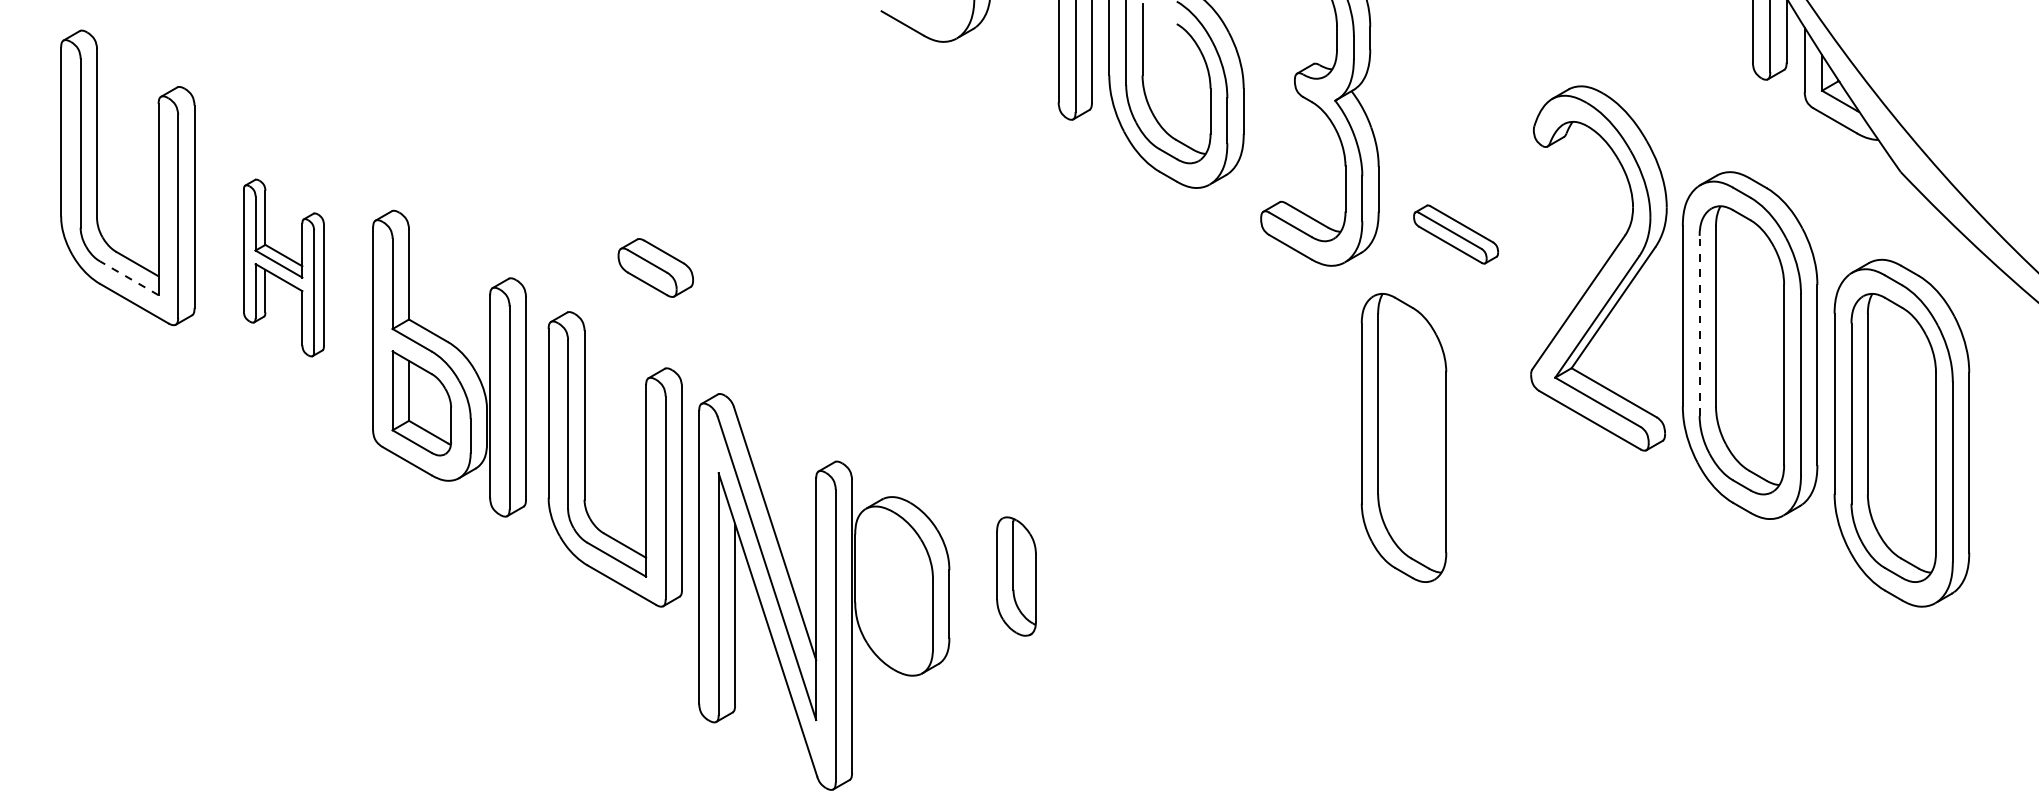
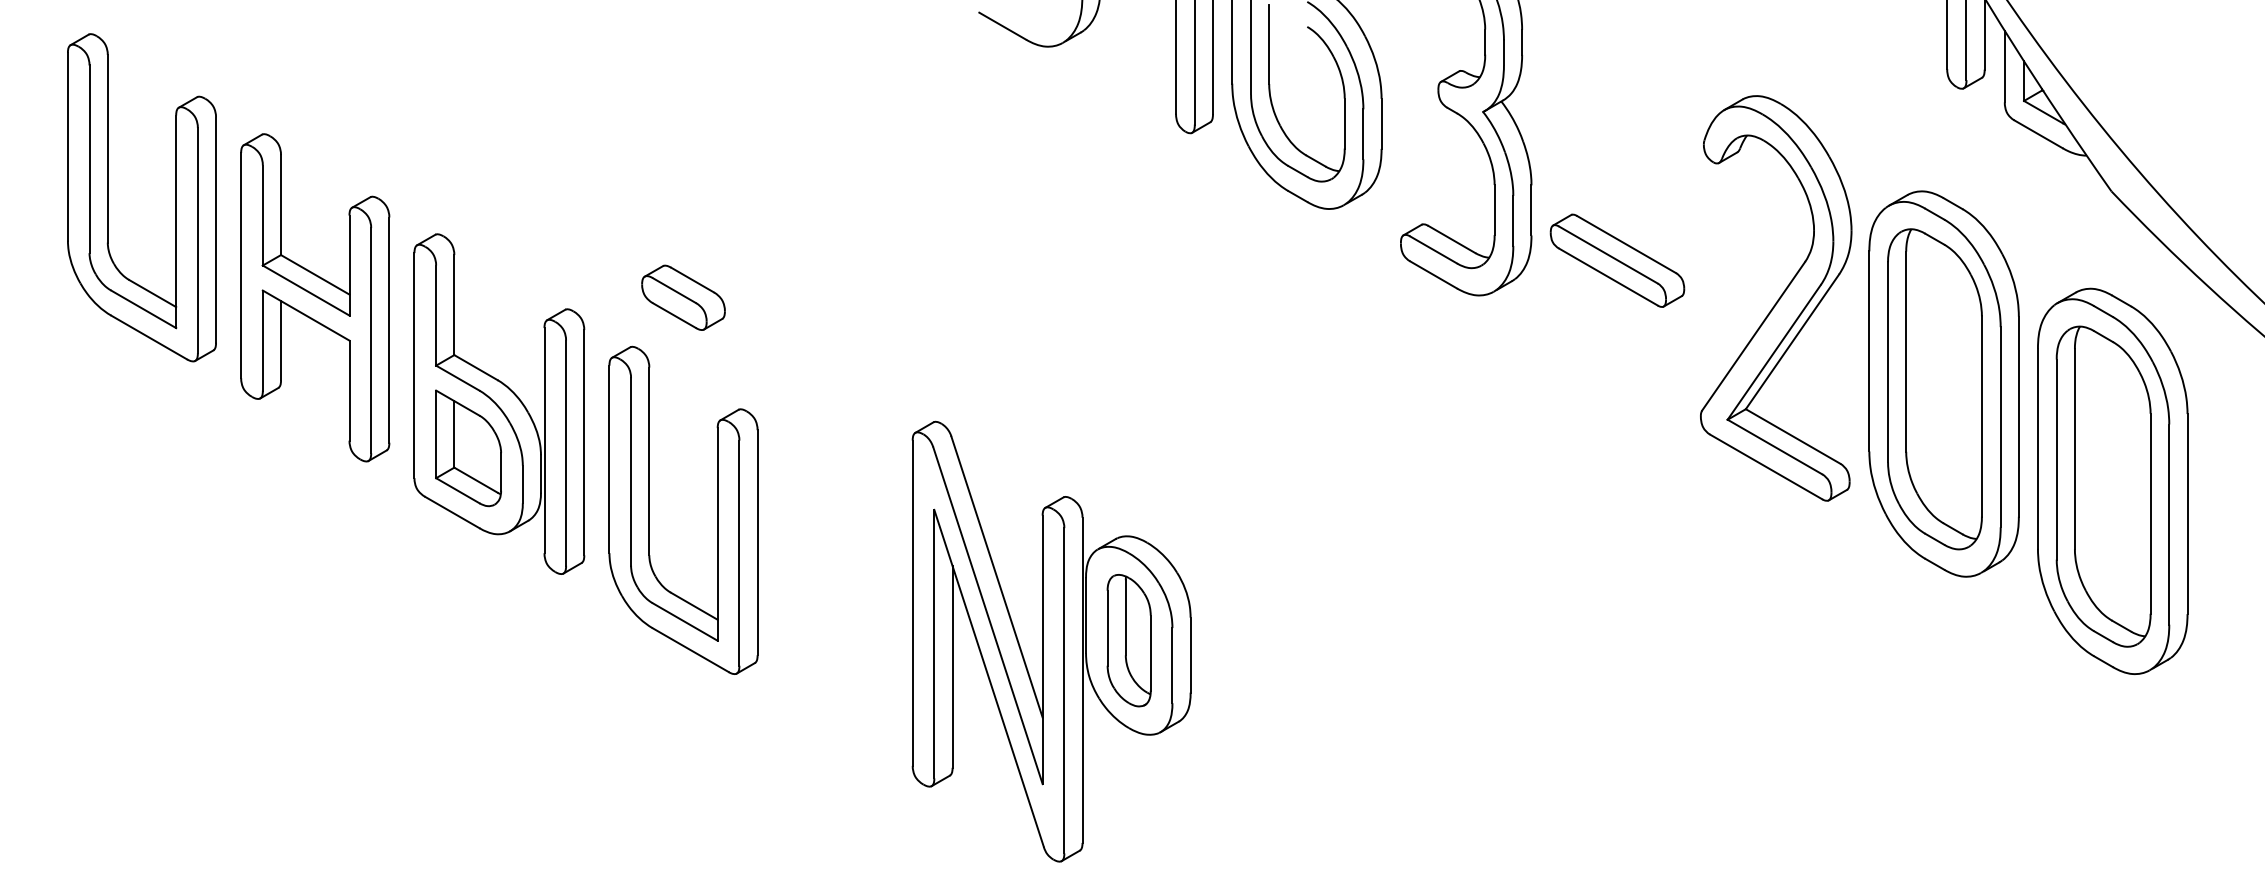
part: (1456, 234) -> (1617, 260), size x1.43
part: (284, 267) -> (315, 297), size x1.67
part: (655, 267) -> (683, 297), moved
line: (129, 278) -> (143, 309), dashed -> solid
line: (1700, 325) -> (1888, 361), dashed -> solid
part: (1403, 437) -> (1559, 486), removed
part: (824, 591) -> (1051, 641), moved

